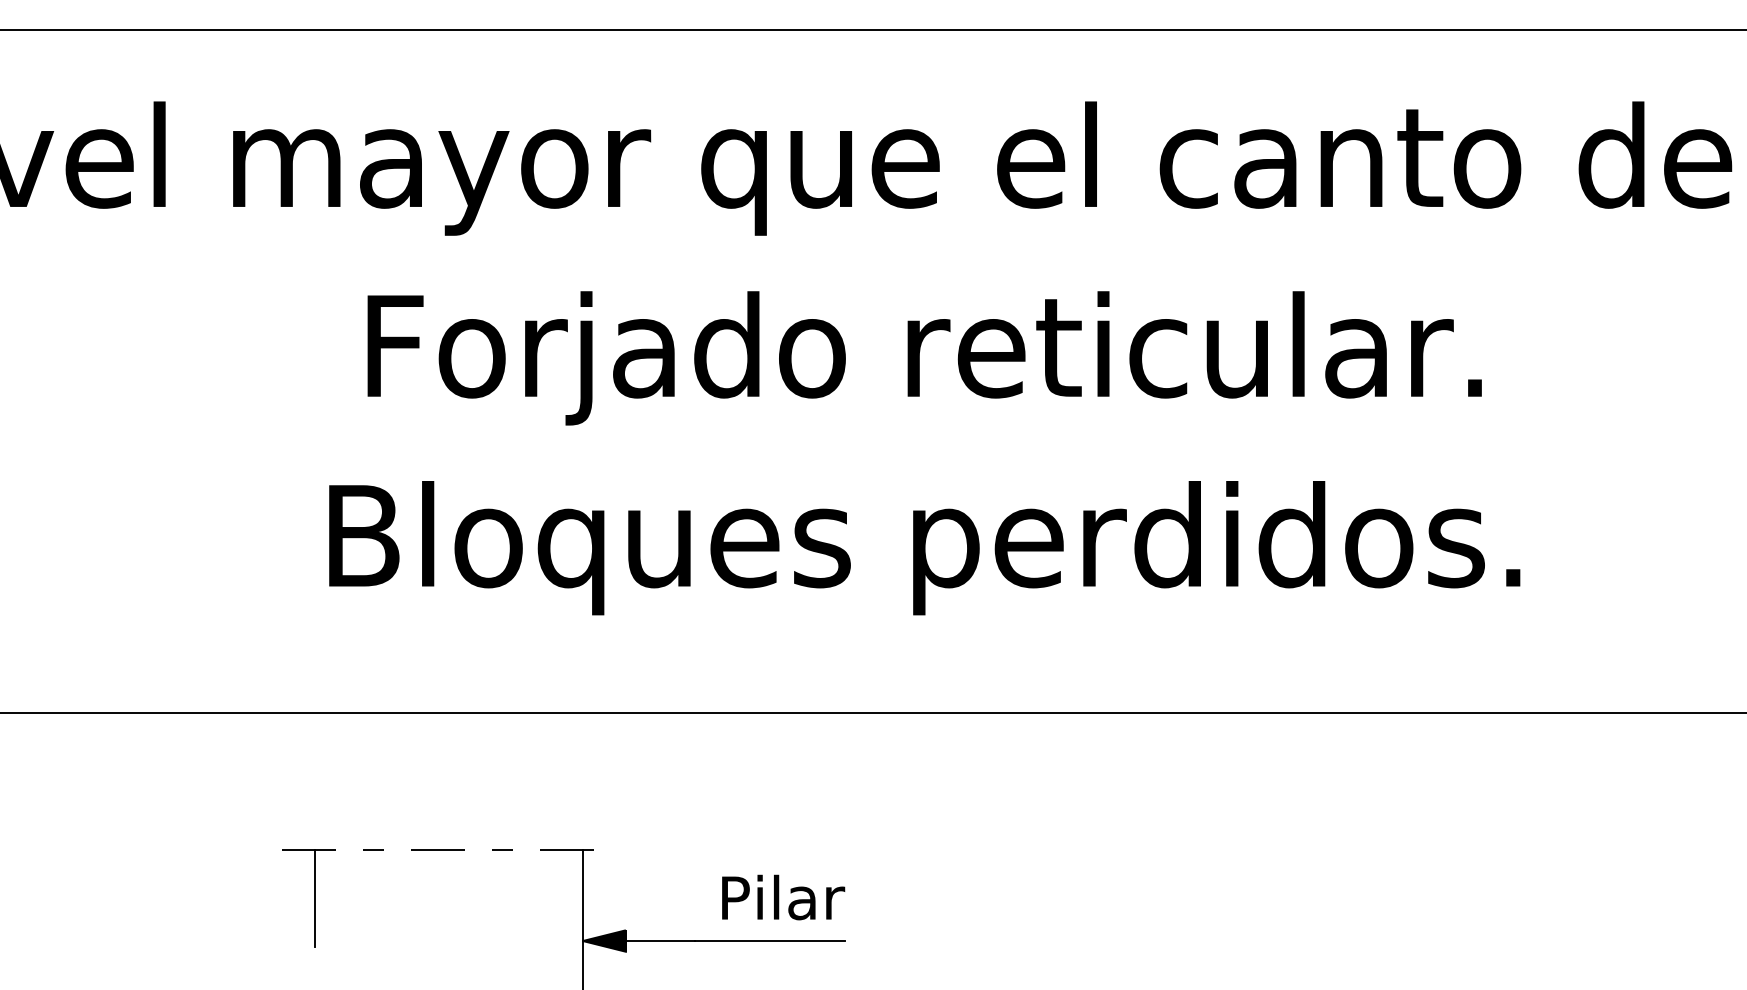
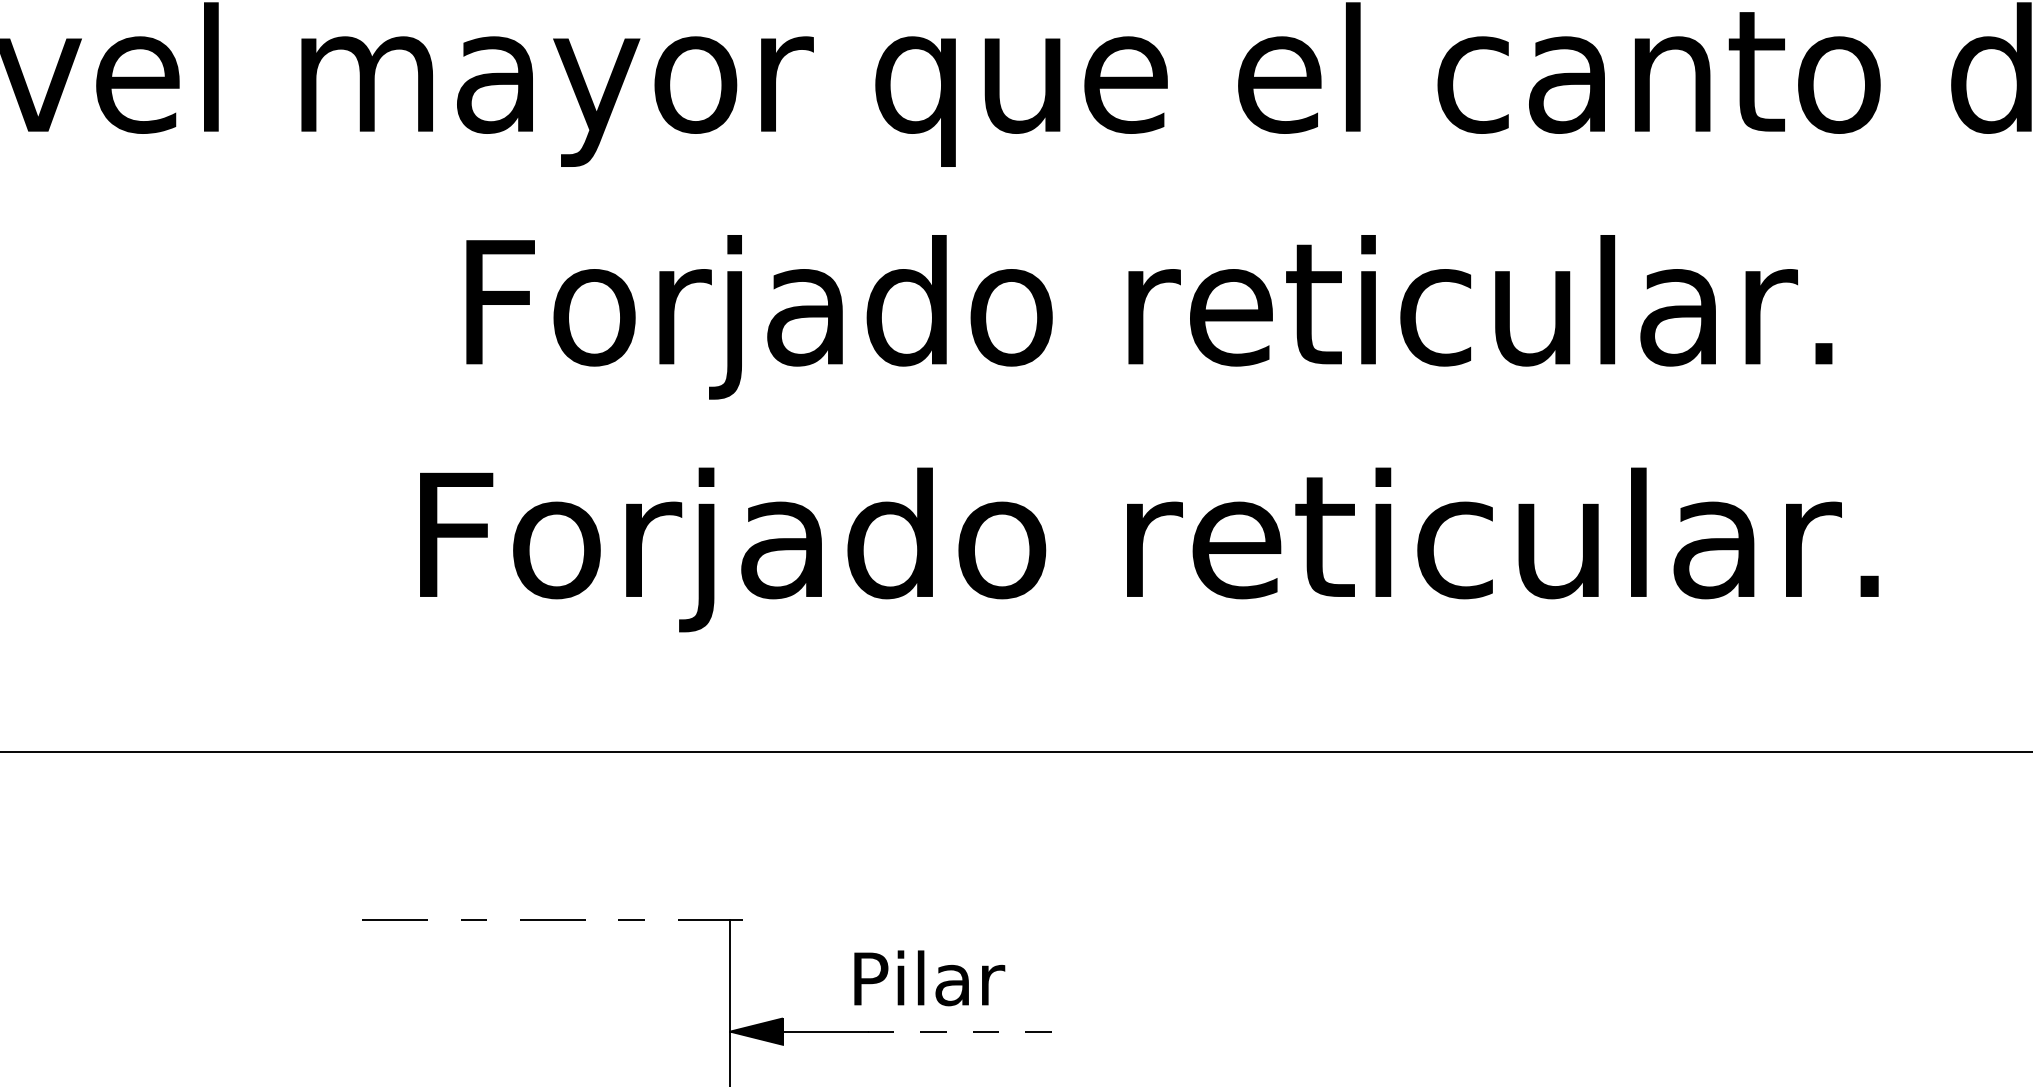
text: (924, 548) -> (1149, 550), Bloques perdidos. -> Forjado reticular.
text: (783, 897) -> (929, 978), moved
line: (314, 898) -> (401, 979), removed
line: (770, 941) -> (960, 1032), solid -> dashed

